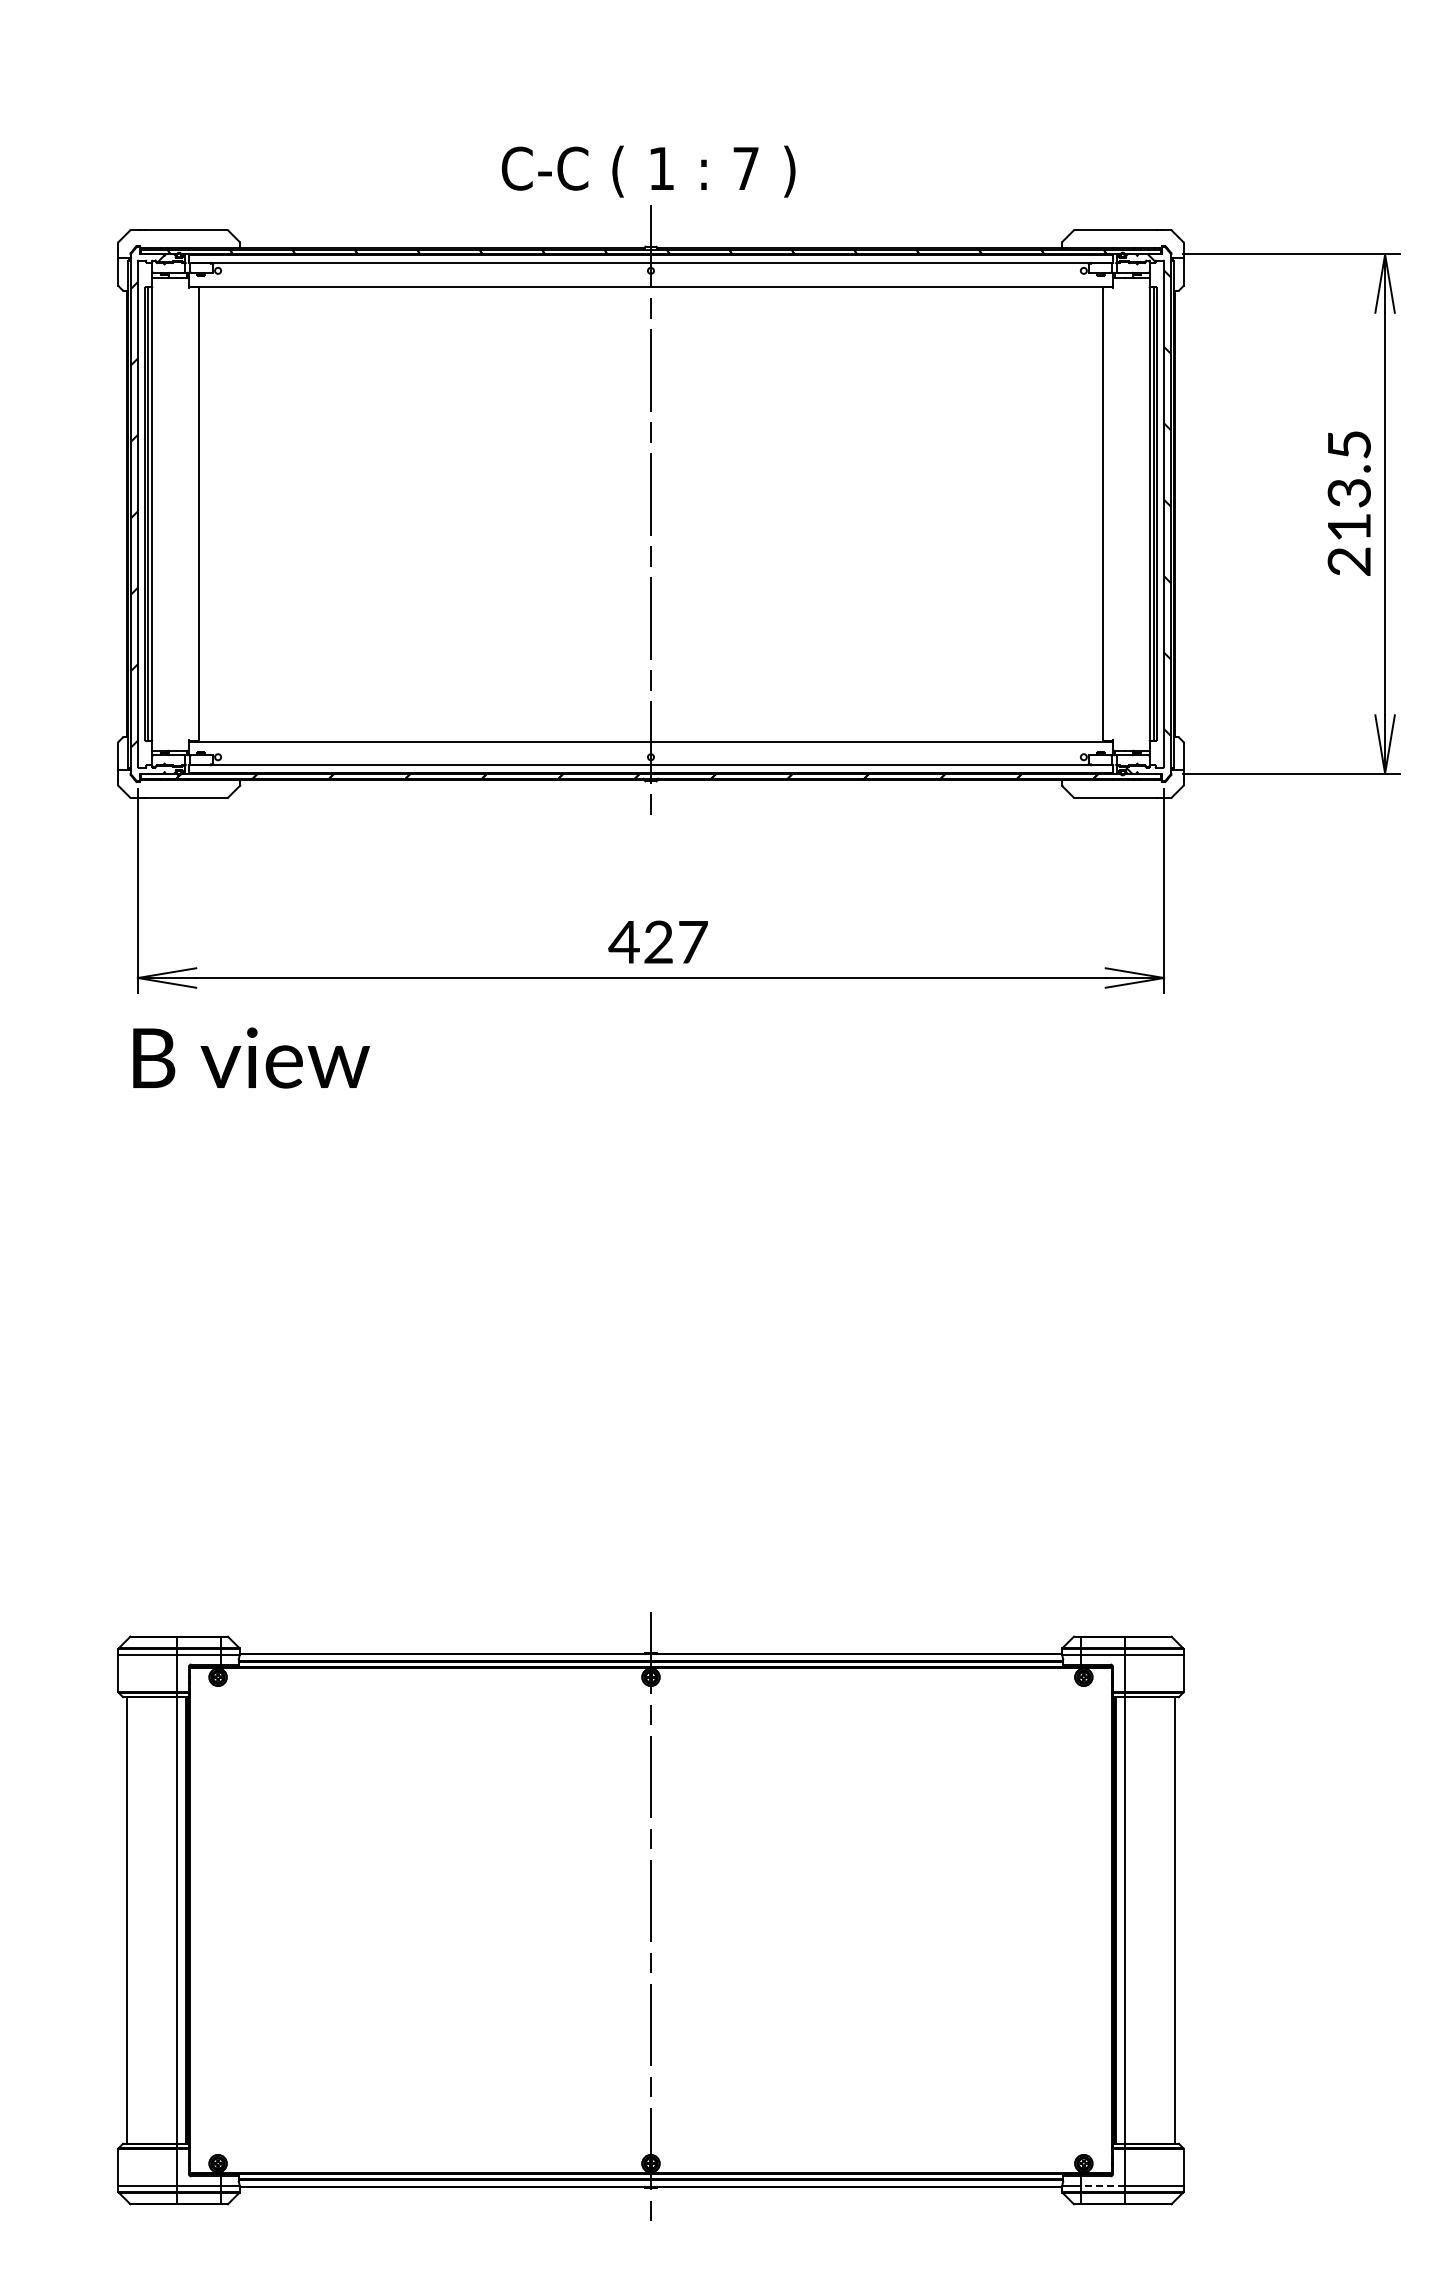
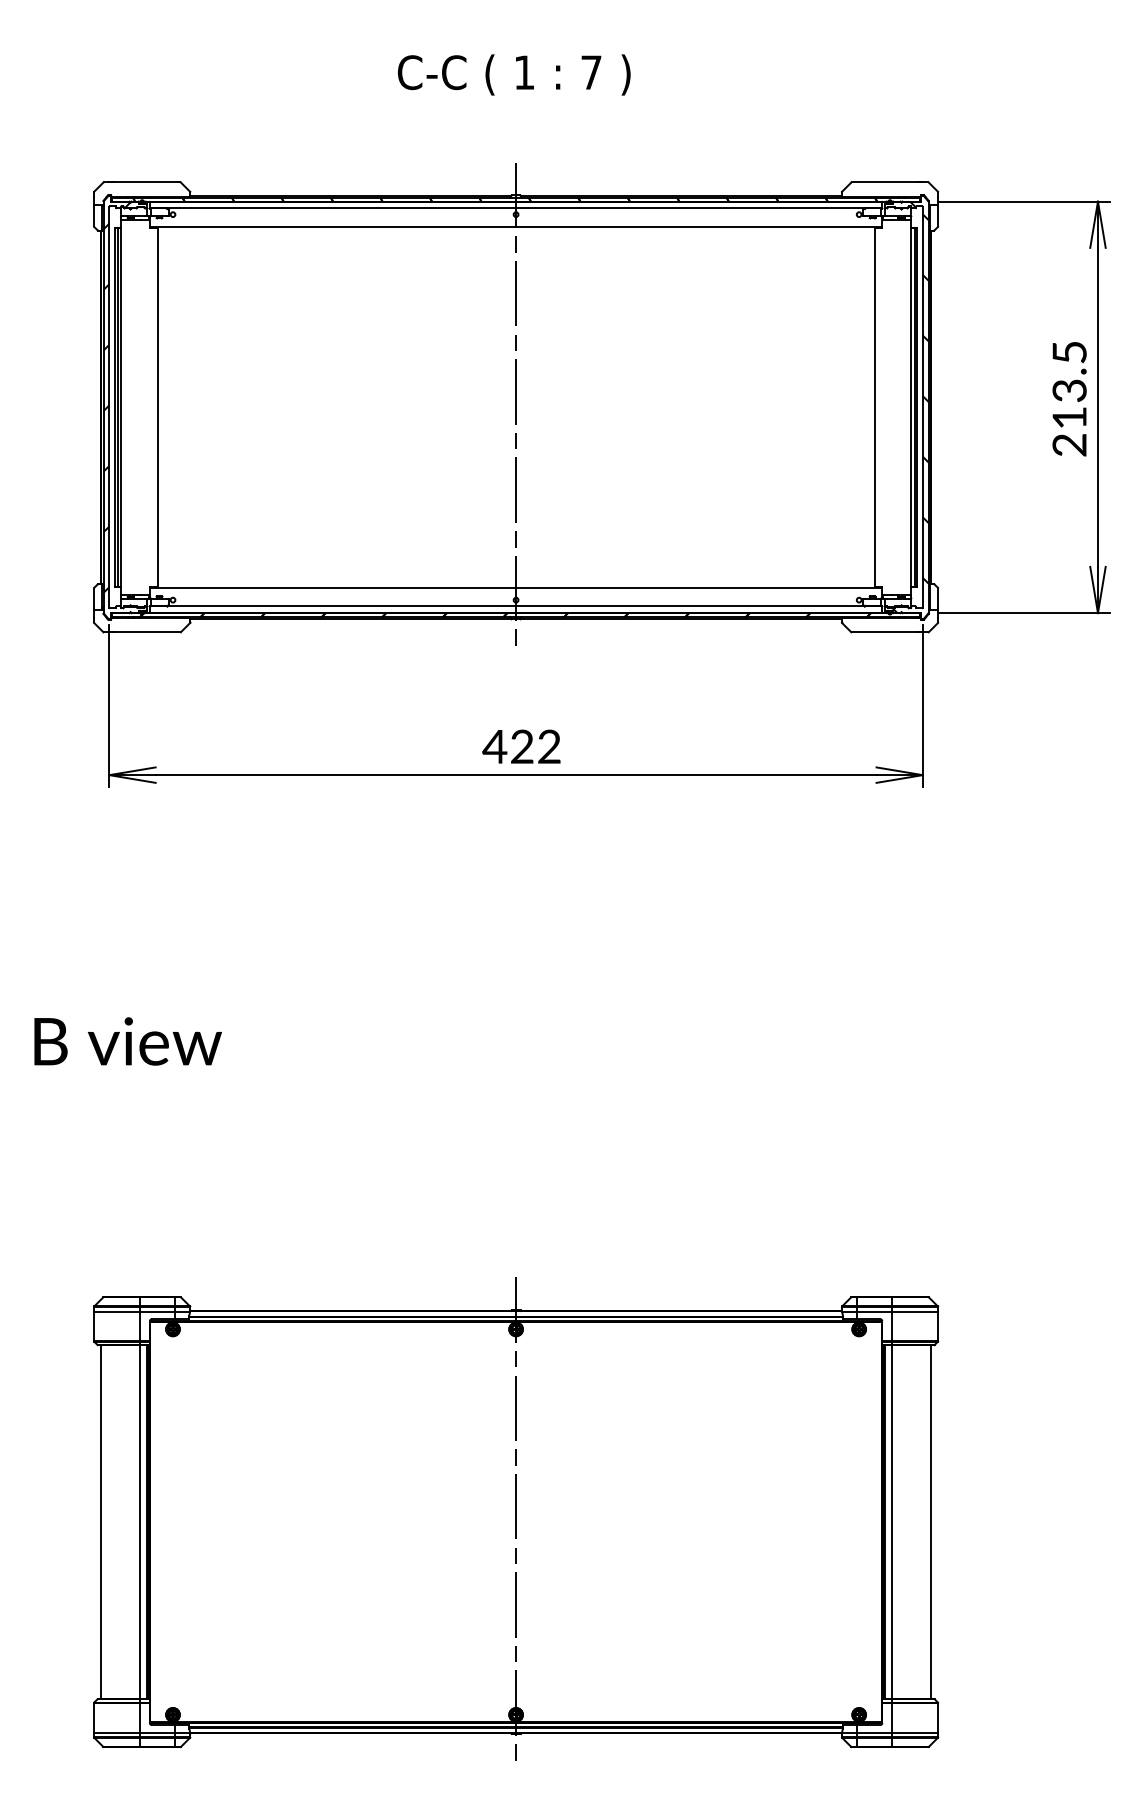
text: (648, 171) -> (514, 74), moved
text: (692, 941) -> (549, 746), 427 -> 422
text: (251, 1057) -> (128, 1041), moved
line: (1103, 2186) -> (874, 1732), dashed -> solid

